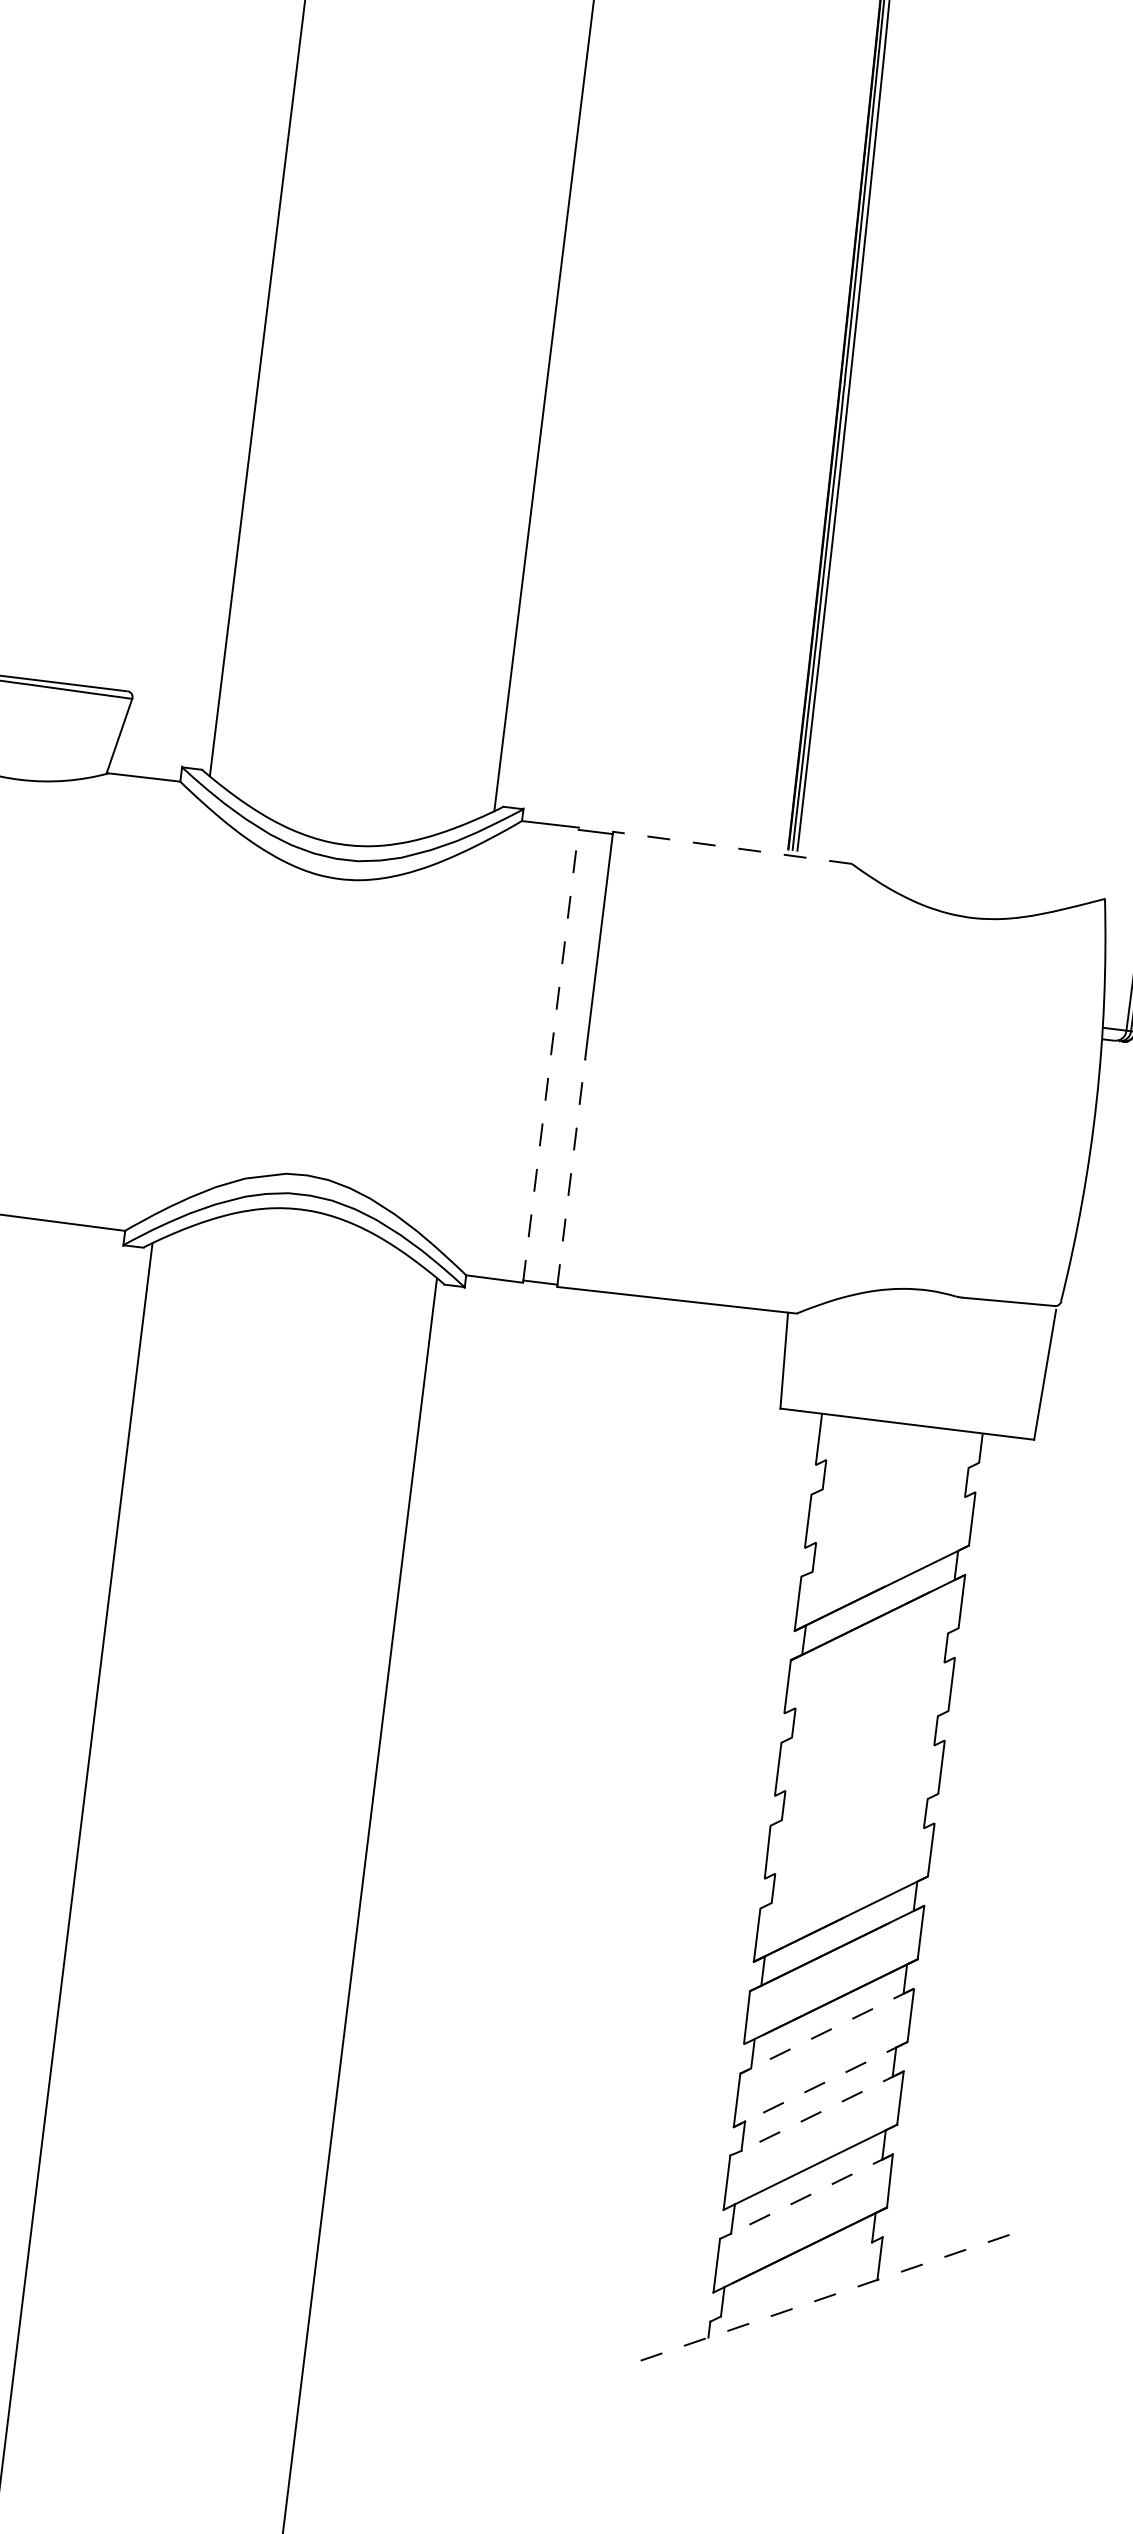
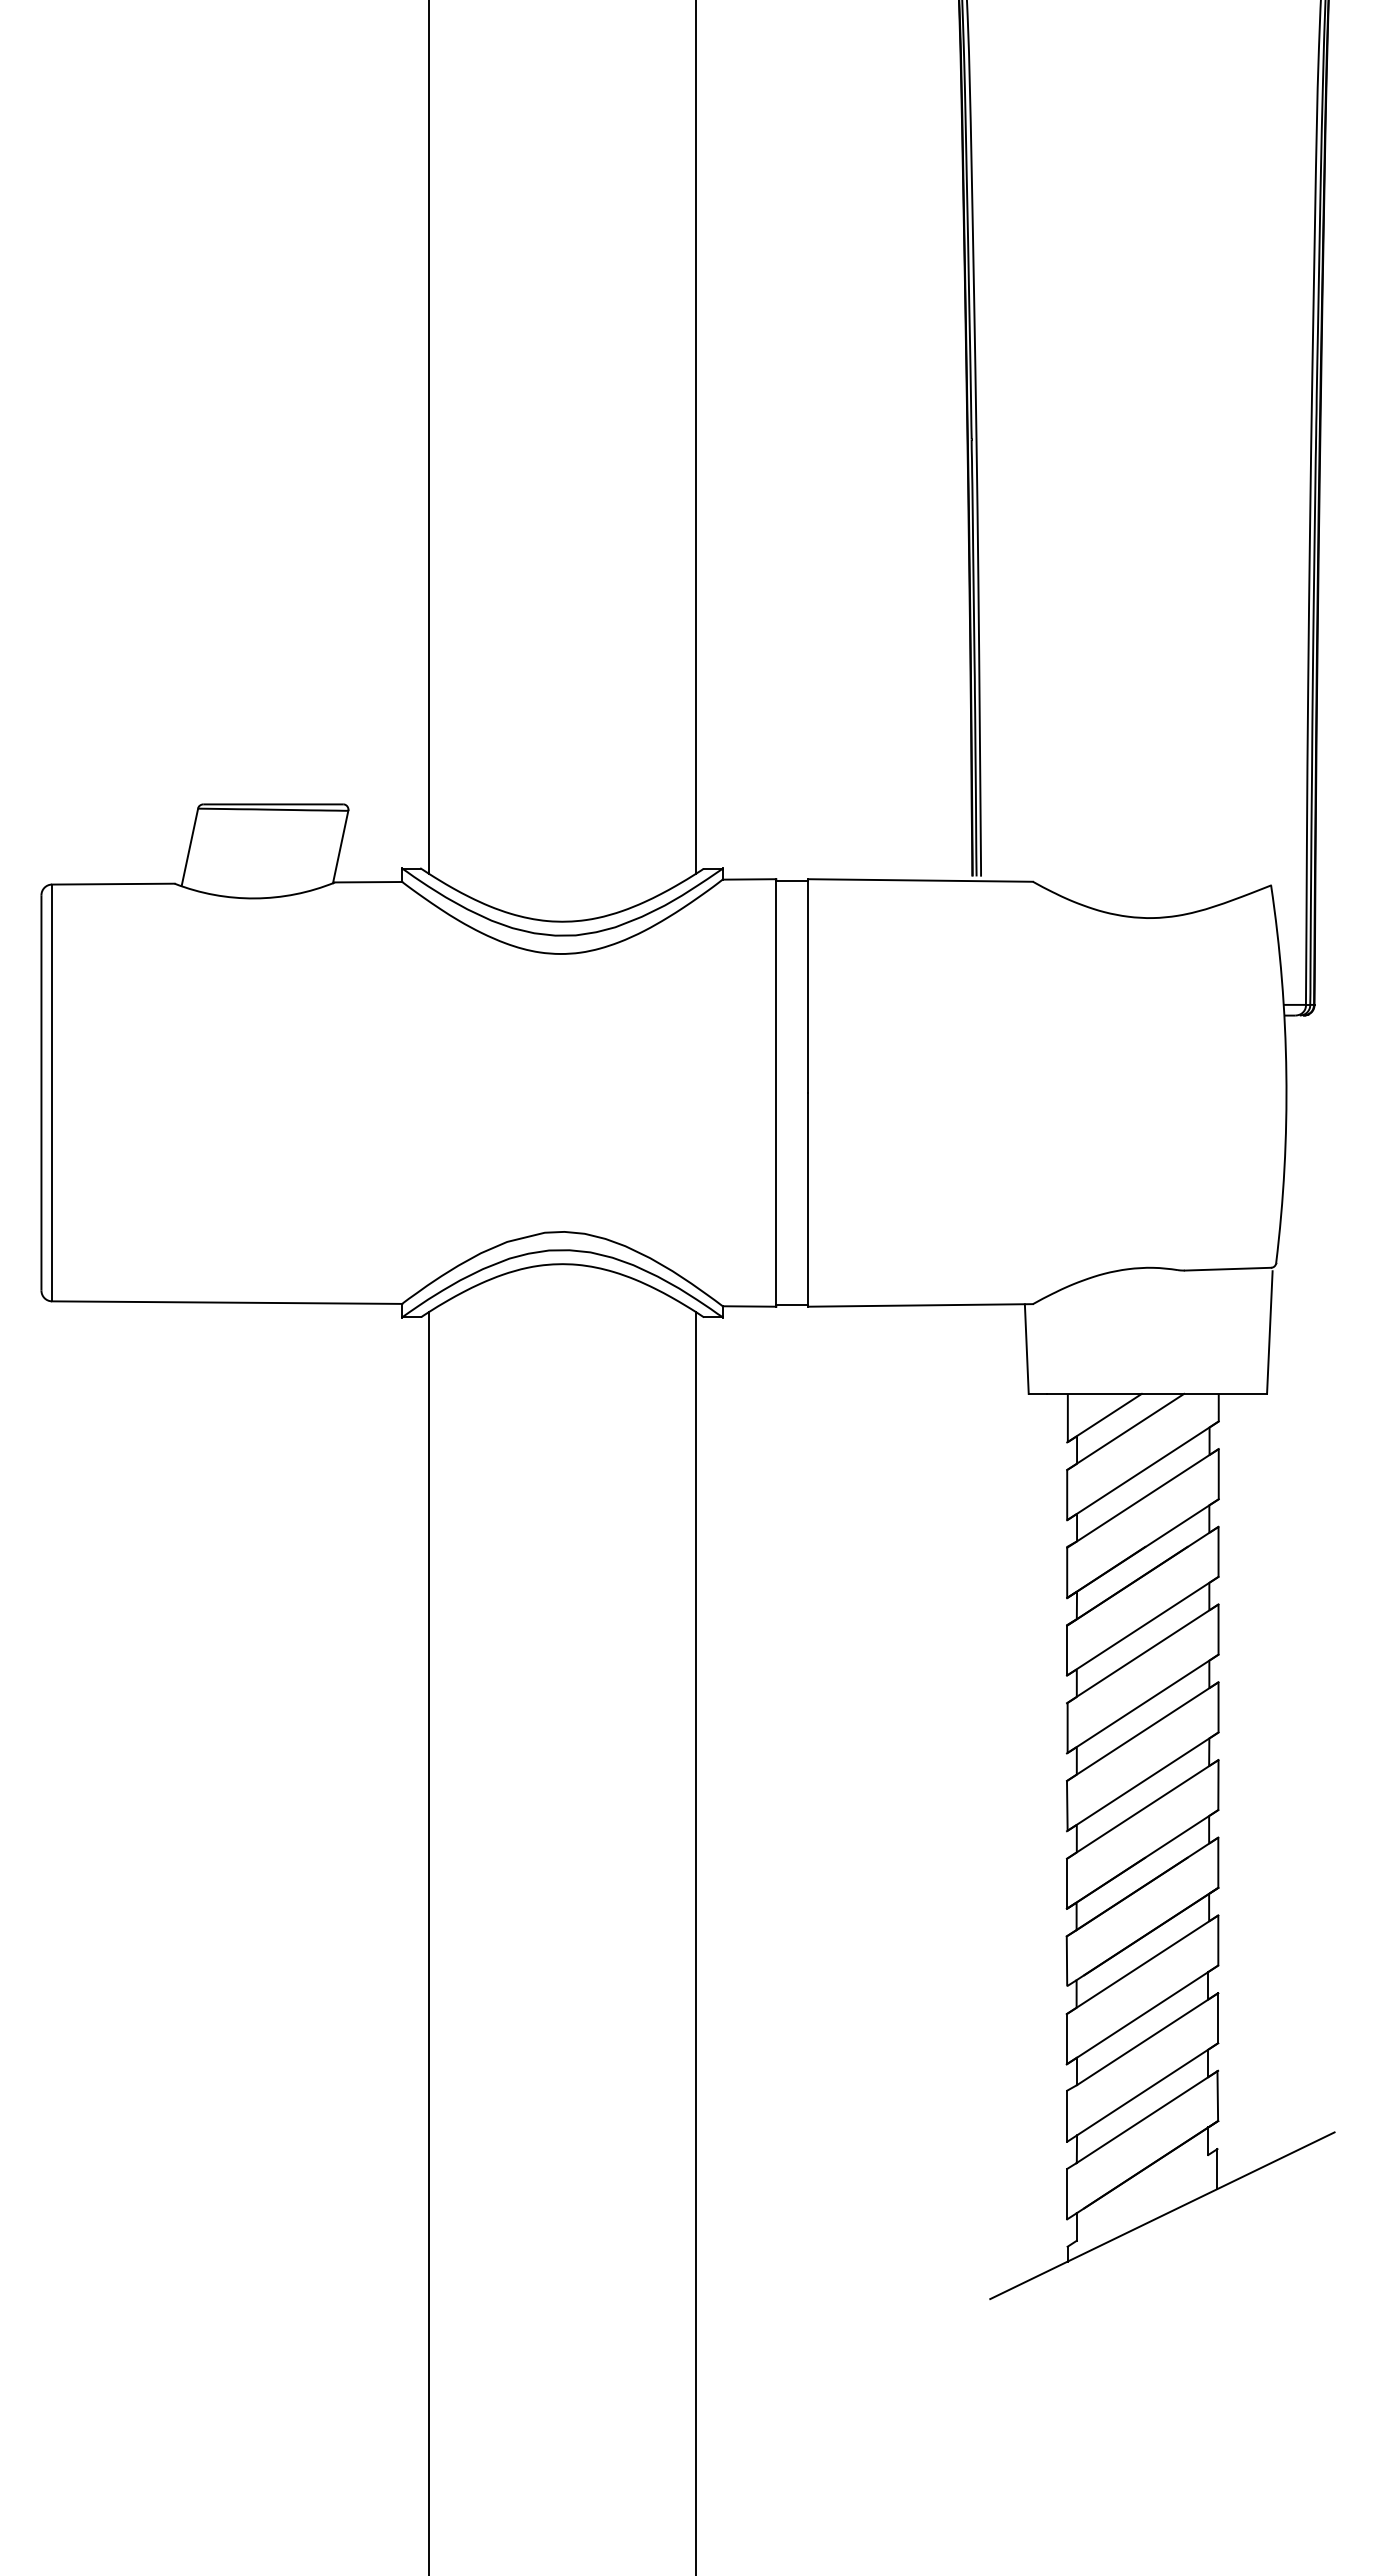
line: (732, 847) -> (920, 880), dashed -> solid
line: (551, 1054) -> (776, 1092), dashed -> solid
line: (571, 1172) -> (808, 1199), dashed -> solid
line: (858, 1443) -> (1104, 1417), added
line: (878, 1461) -> (1125, 1431), added
line: (891, 1505) -> (1142, 1470), added
line: (887, 1534) -> (1142, 1498), added
line: (871, 1670) -> (1142, 1625), added
line: (867, 1699) -> (1142, 1653), added
line: (861, 1753) -> (1142, 1703), added
line: (857, 1782) -> (1142, 1731), added
line: (850, 1836) -> (1142, 1781), added
line: (847, 1865) -> (1142, 1809), added
line: (826, 2032) -> (1142, 1965), dashed -> solid
line: (820, 2085) -> (1142, 2015), dashed -> solid
line: (822, 2111) -> (1147, 2039), dashed -> solid
line: (812, 2194) -> (1147, 2117), dashed -> solid
line: (814, 2300) -> (1161, 2215), dashed -> solid

